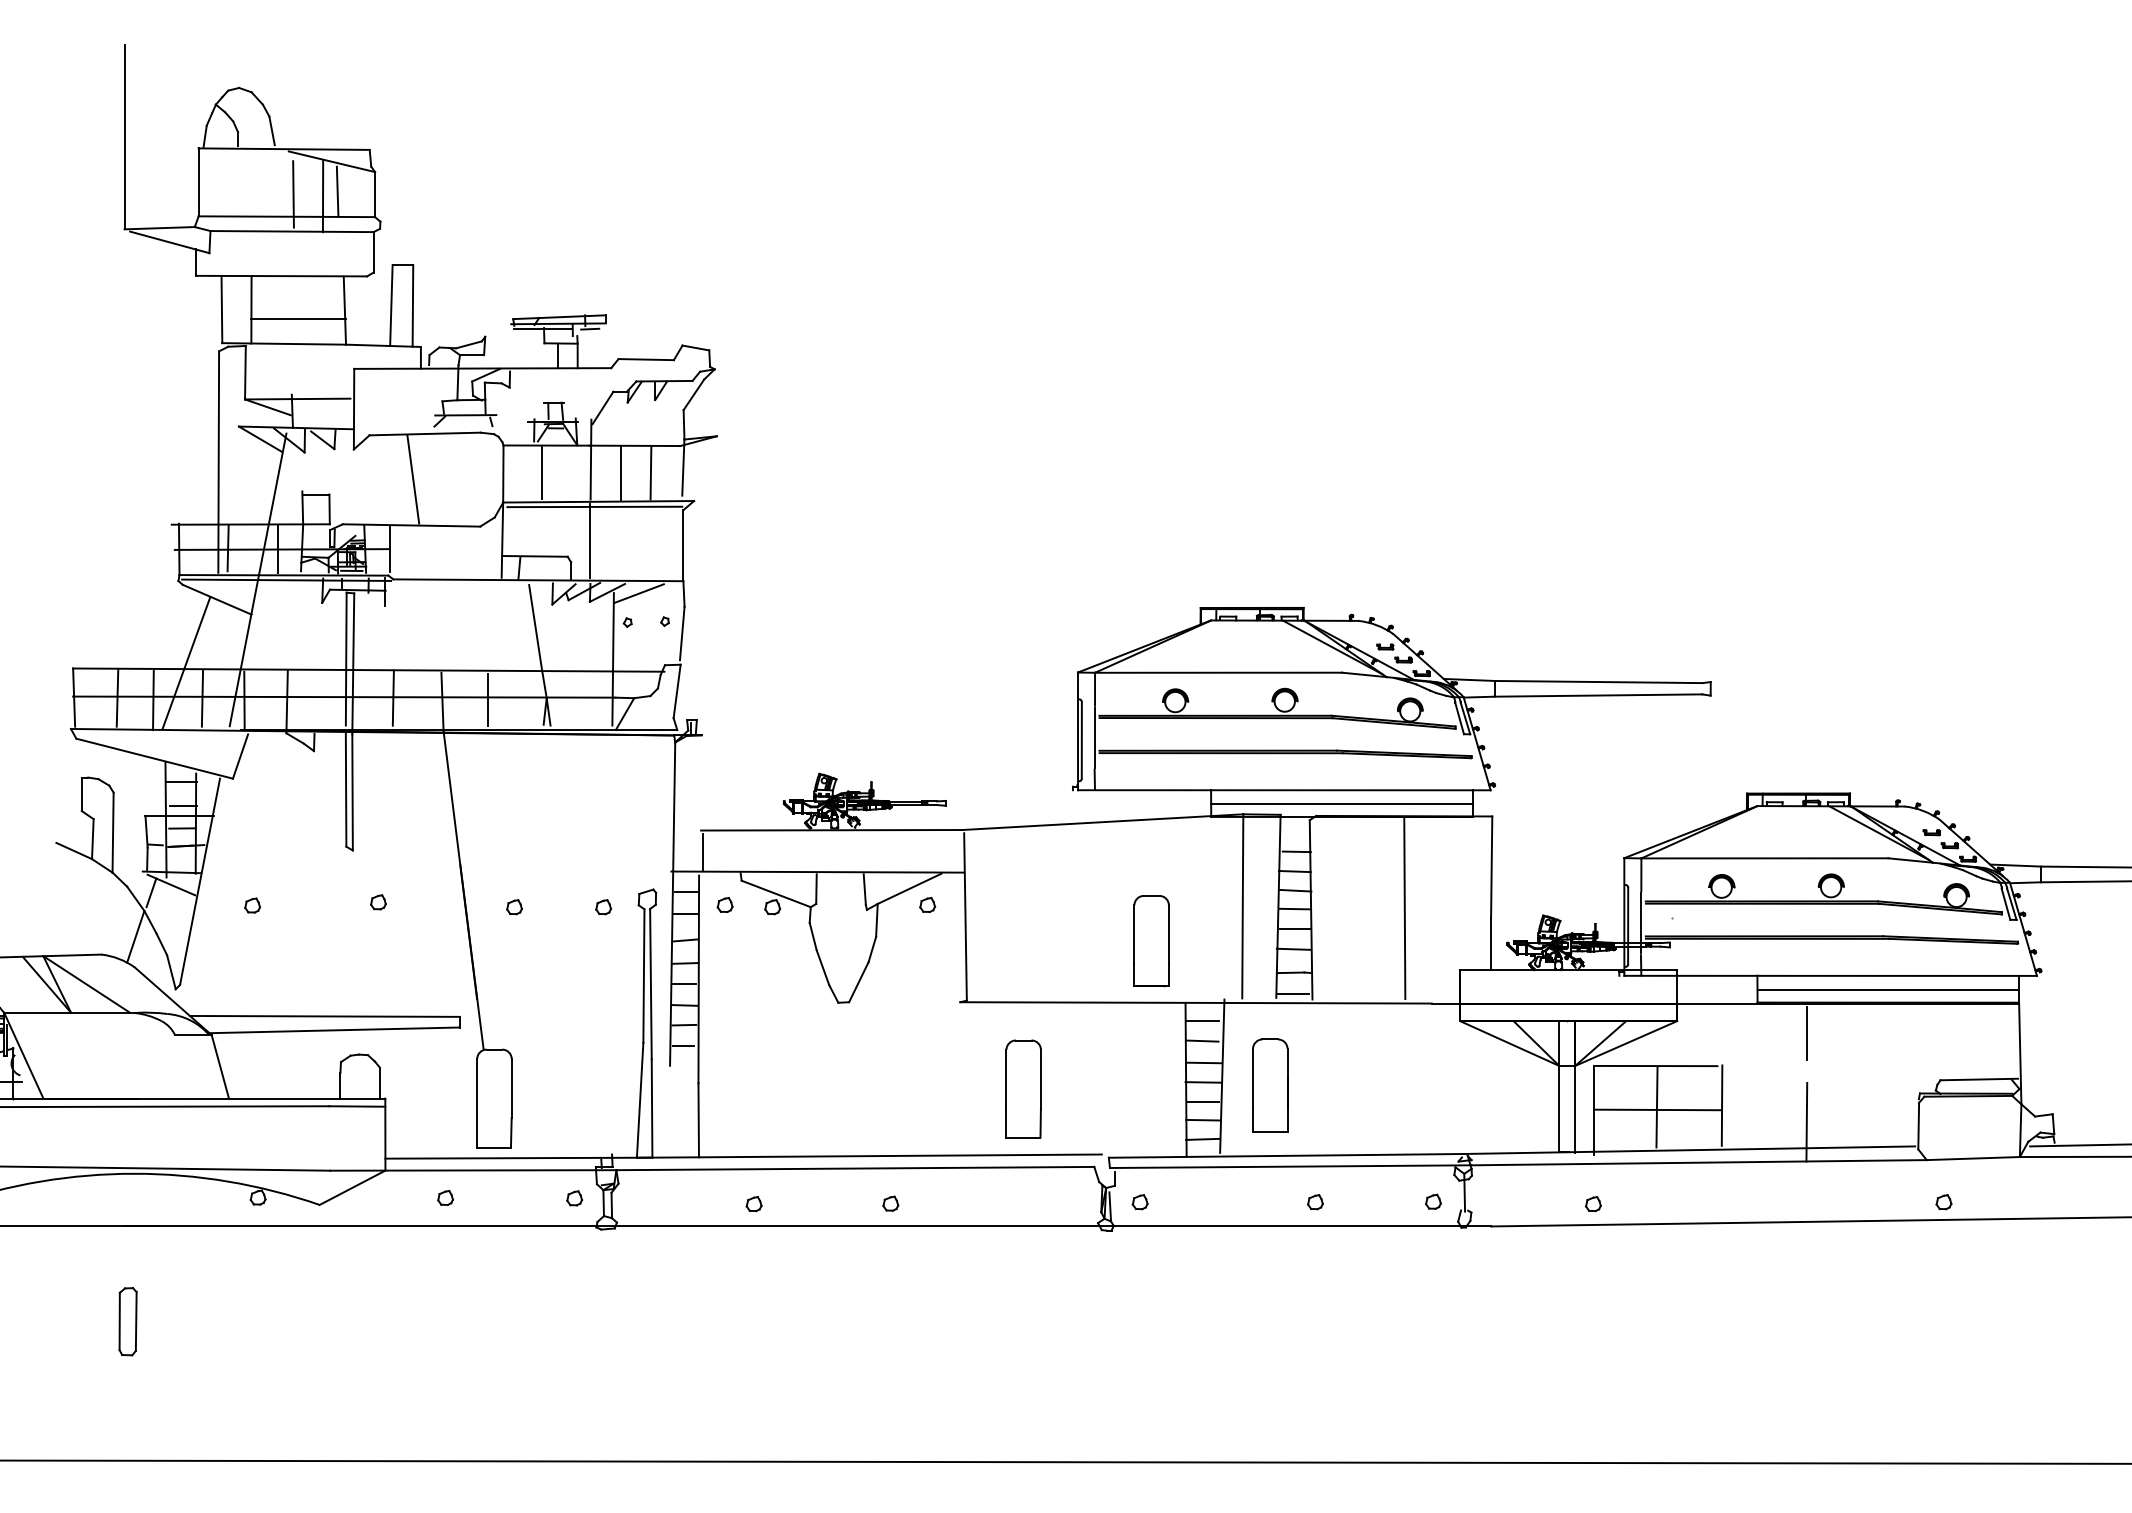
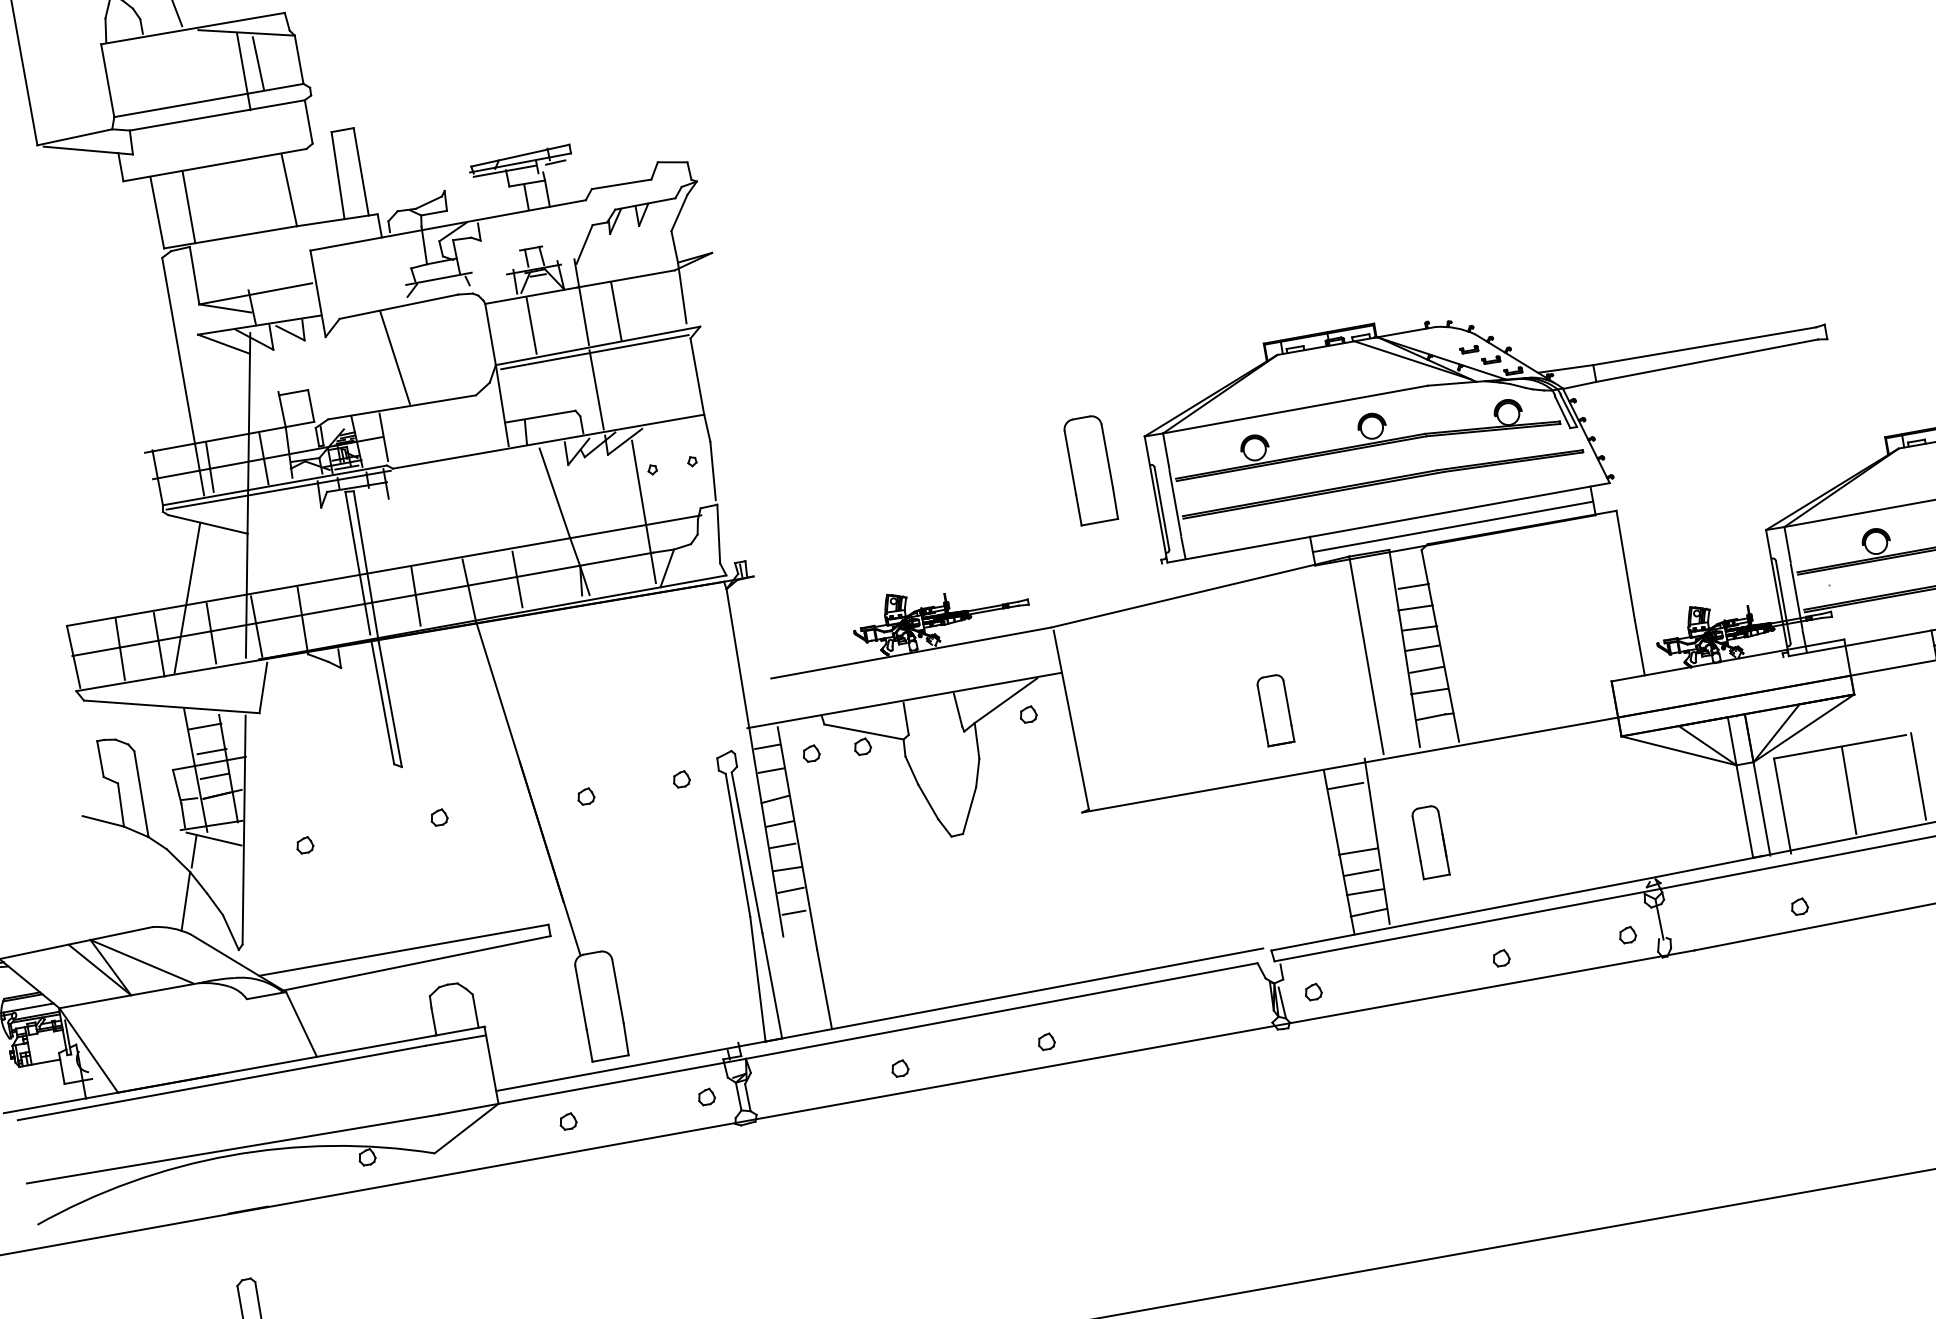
line: (293, 194) -> (211, 75), removed
line: (298, 318) -> (241, 207), removed
line: (650, 472) -> (647, 304), removed
line: (638, 593) -> (658, 436), removed
line: (702, 851) -> (776, 700), removed
line: (1404, 907) -> (1539, 625), removed
part: (1151, 941) -> (1275, 710), size x0.7
line: (1293, 994) -> (1437, 739), removed
line: (1202, 1040) -> (1349, 806), removed
line: (1203, 1062) -> (1354, 830), removed
part: (1270, 1085) -> (1430, 841), size x0.7
part: (1023, 1088) -> (1090, 469), moved
line: (1657, 1109) -> (1850, 793), removed

